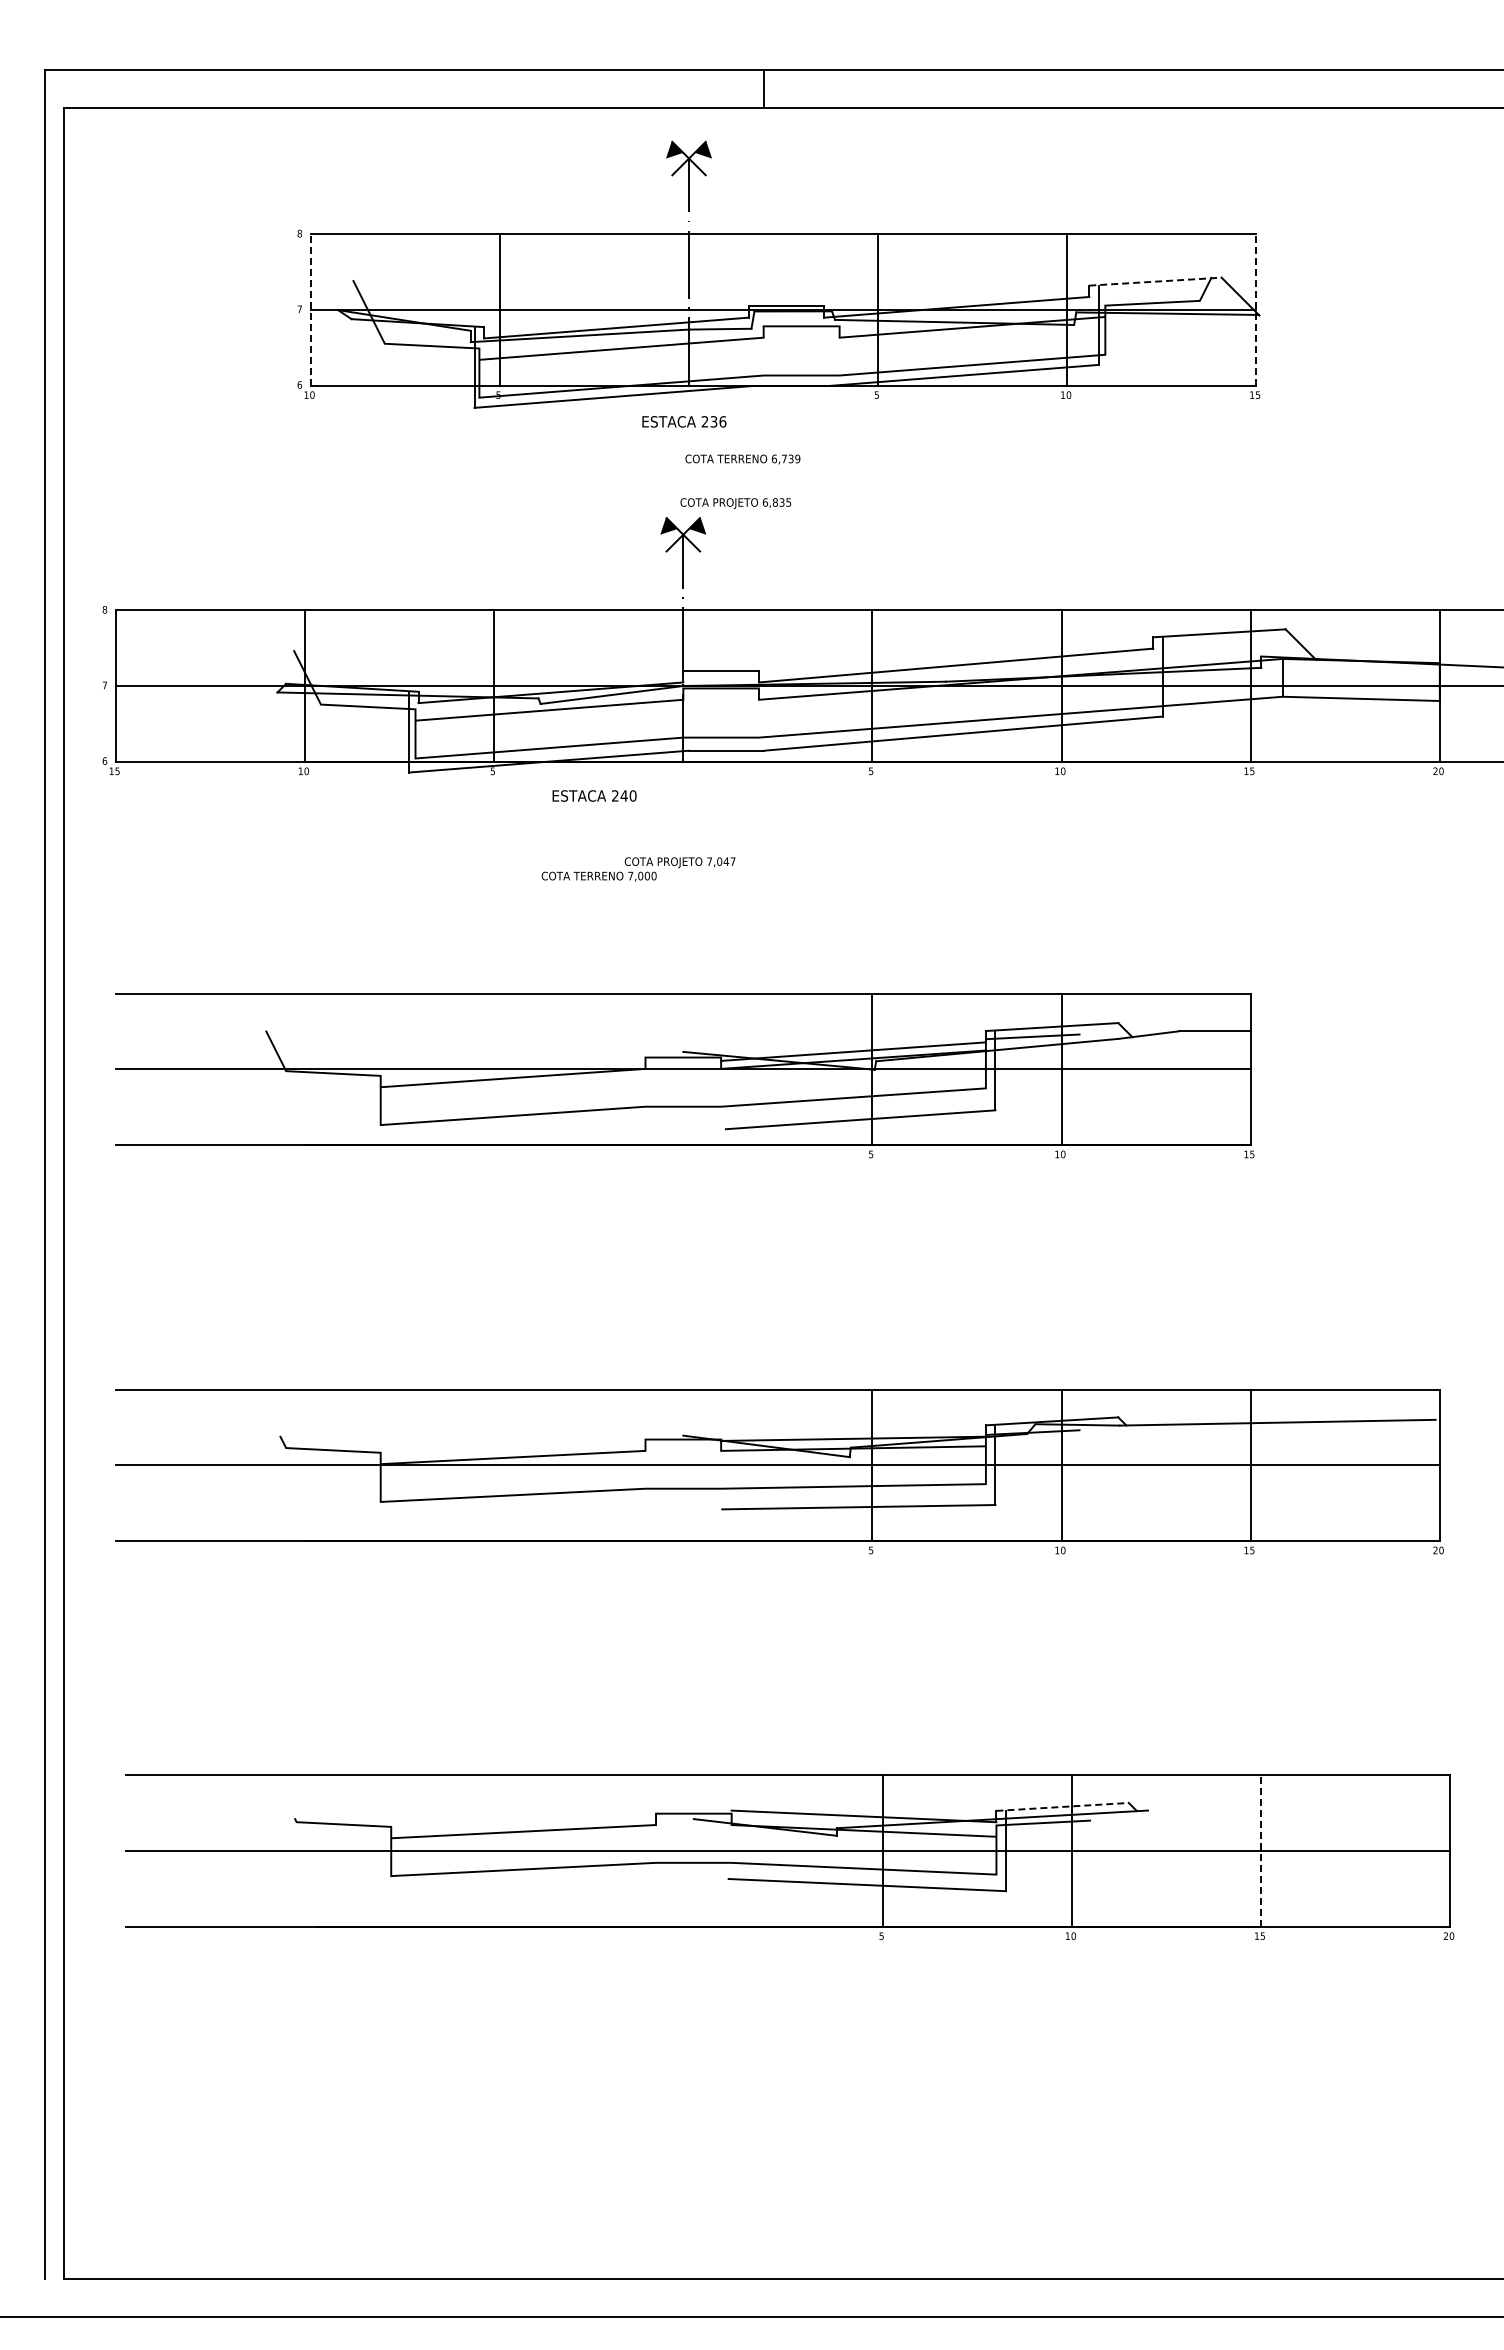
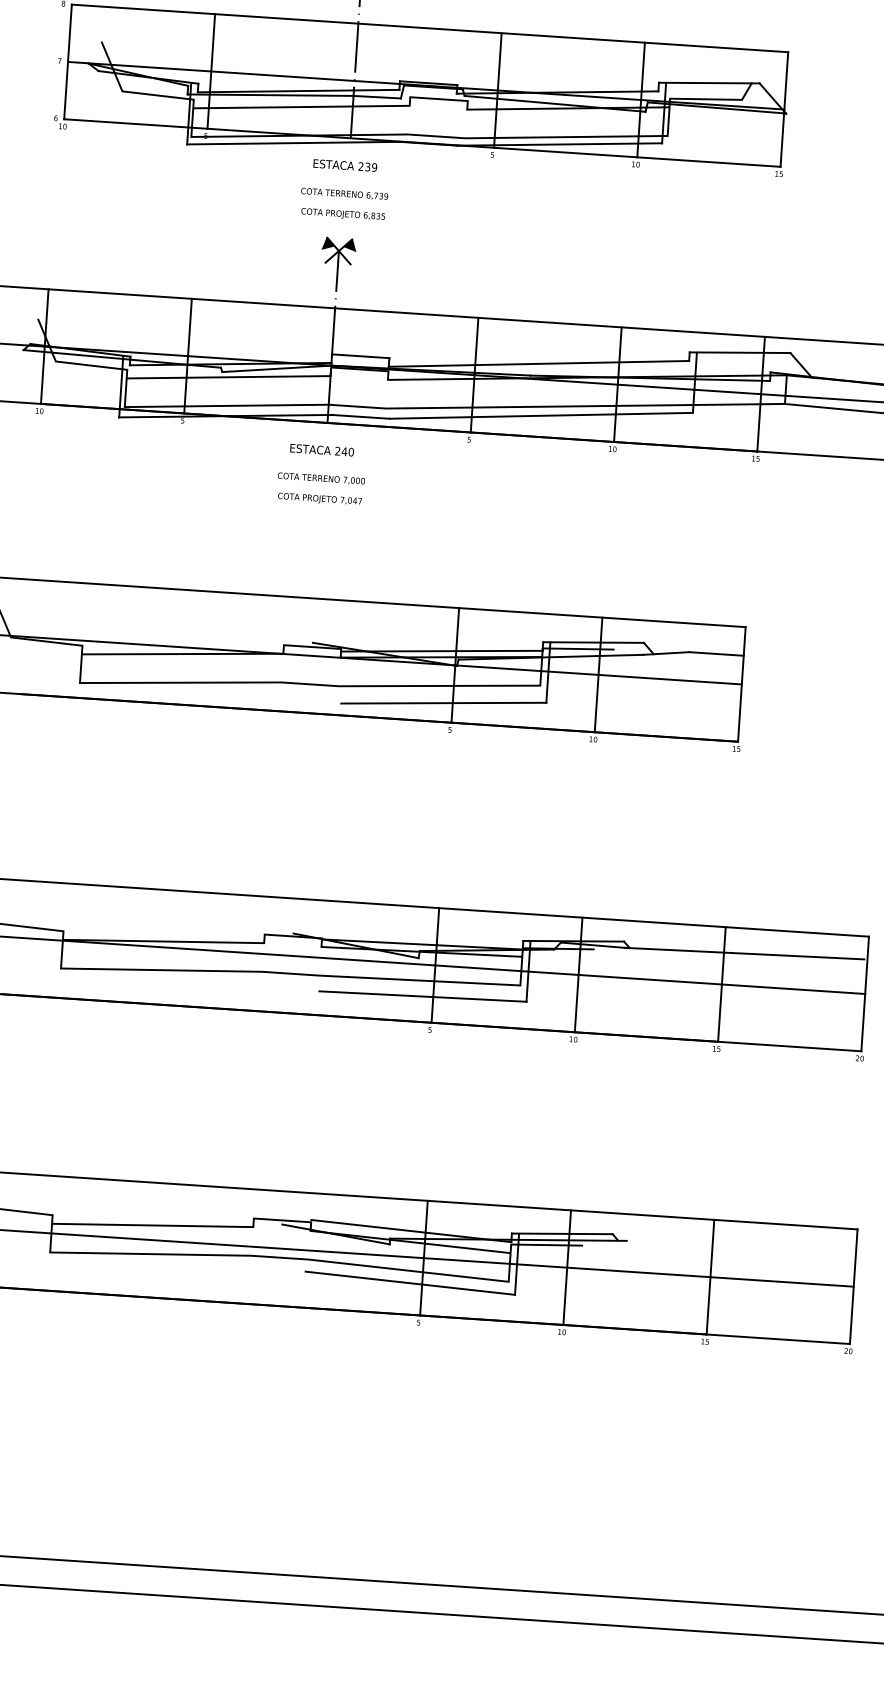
line: (1155, 281) -> (709, 82), dashed -> solid
line: (310, 309) -> (67, 61), dashed -> solid
line: (1256, 309) -> (784, 109), dashed -> solid
text: (722, 421) -> (374, 167), 236 -> 239
text: (742, 459) -> (344, 194), moved
text: (735, 503) -> (343, 214), moved
text: (594, 795) -> (322, 449), moved
text: (598, 876) -> (320, 478), moved
line: (1063, 1806) -> (562, 1233), dashed -> solid
line: (1261, 1850) -> (710, 1276), dashed -> solid

